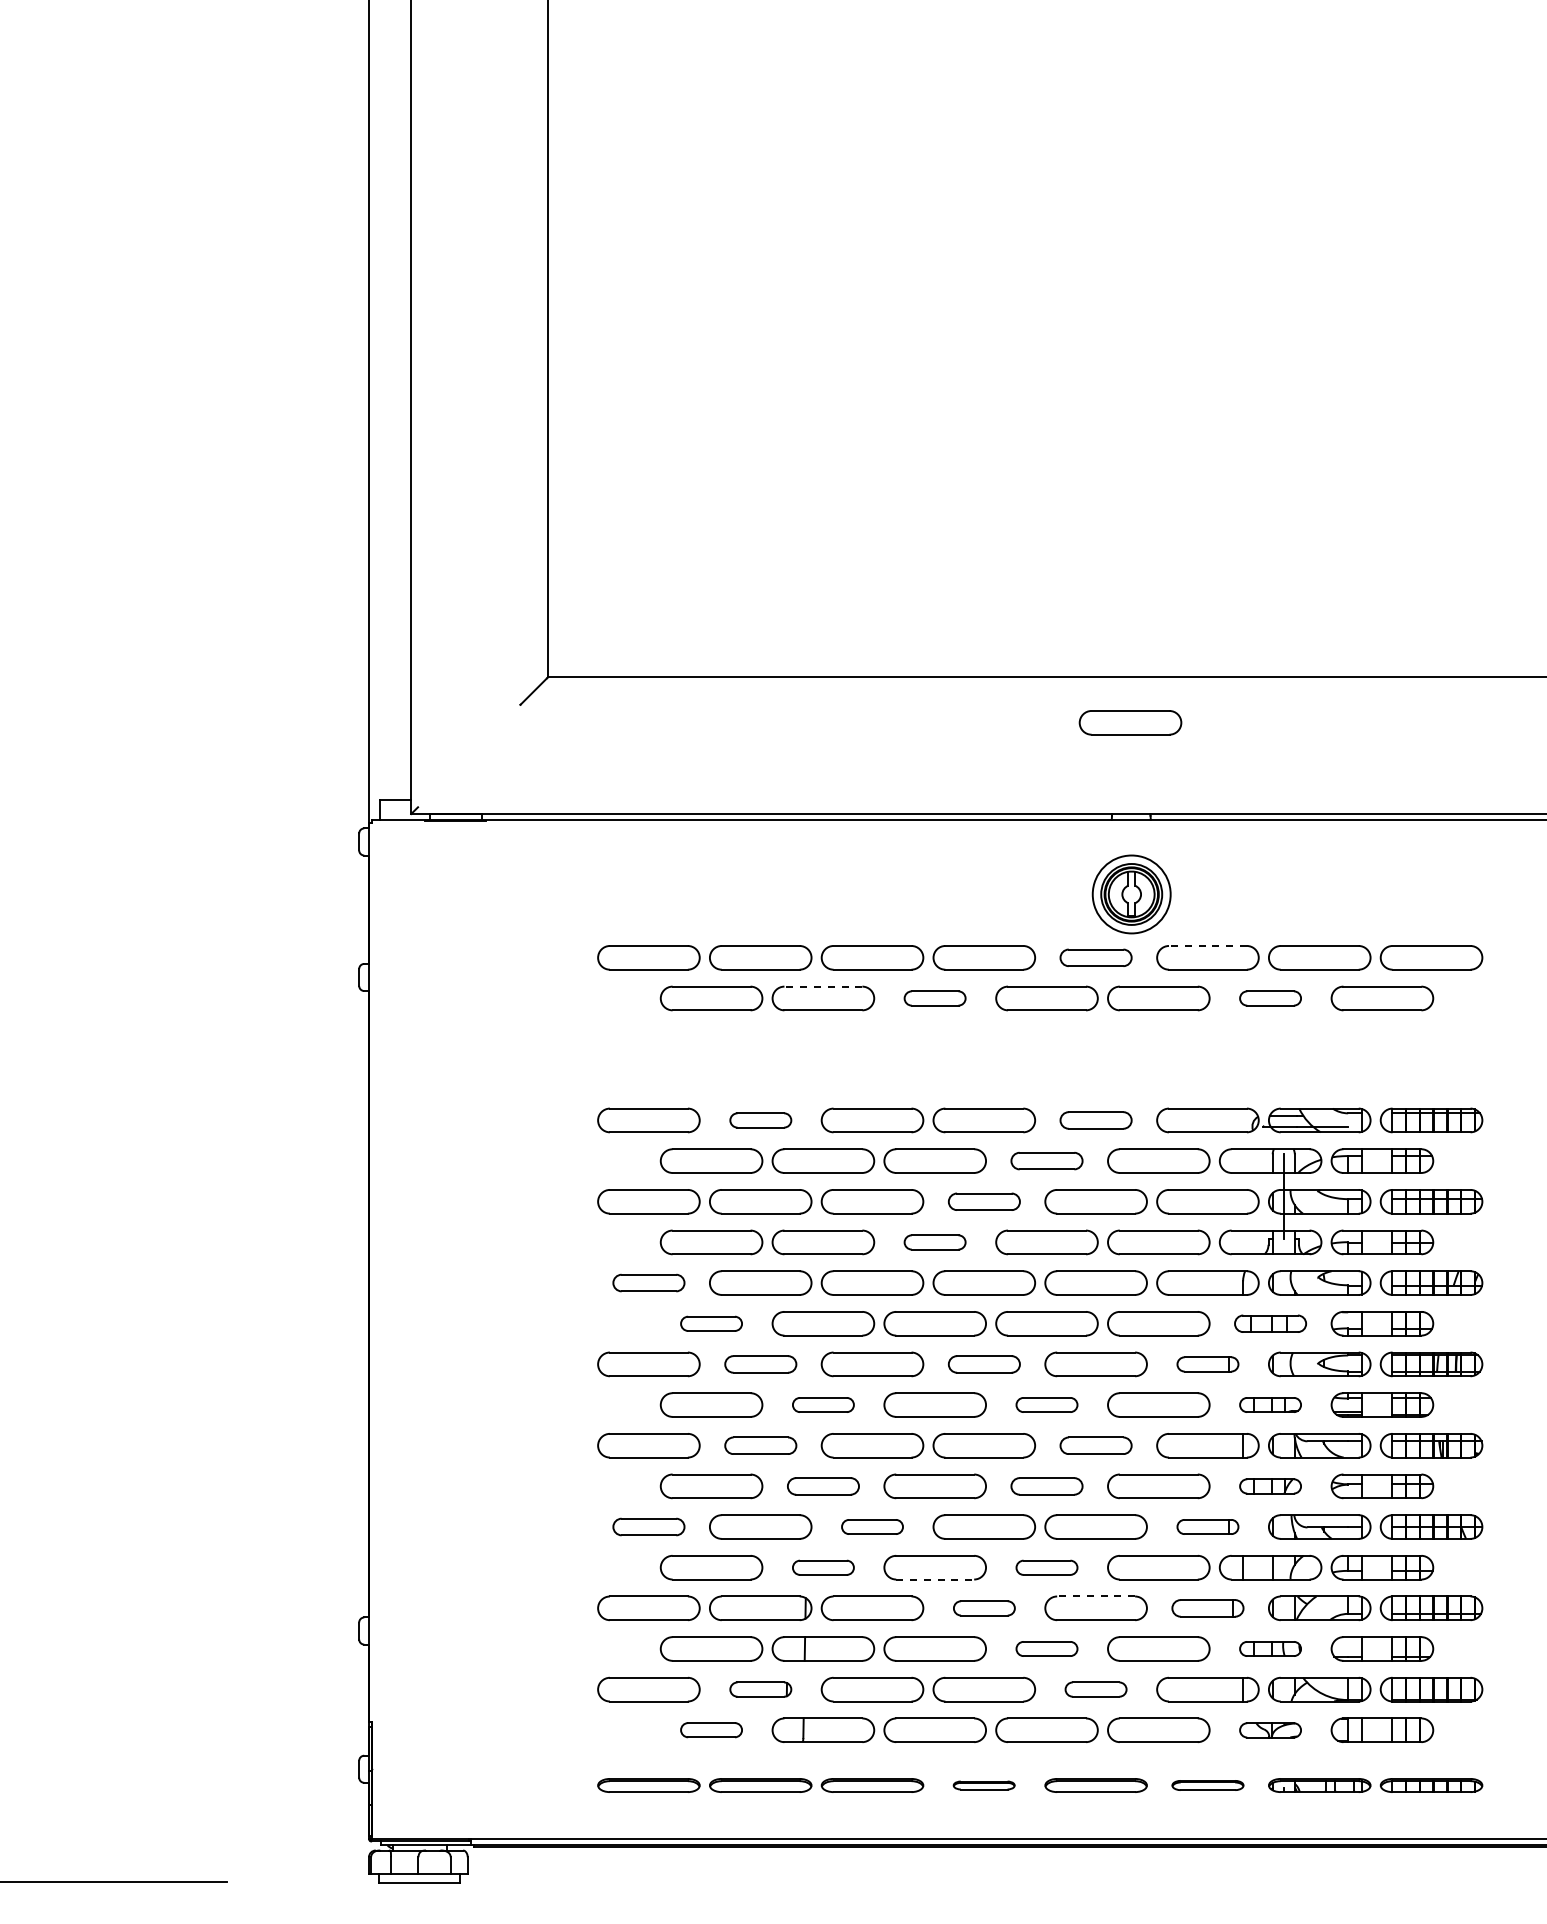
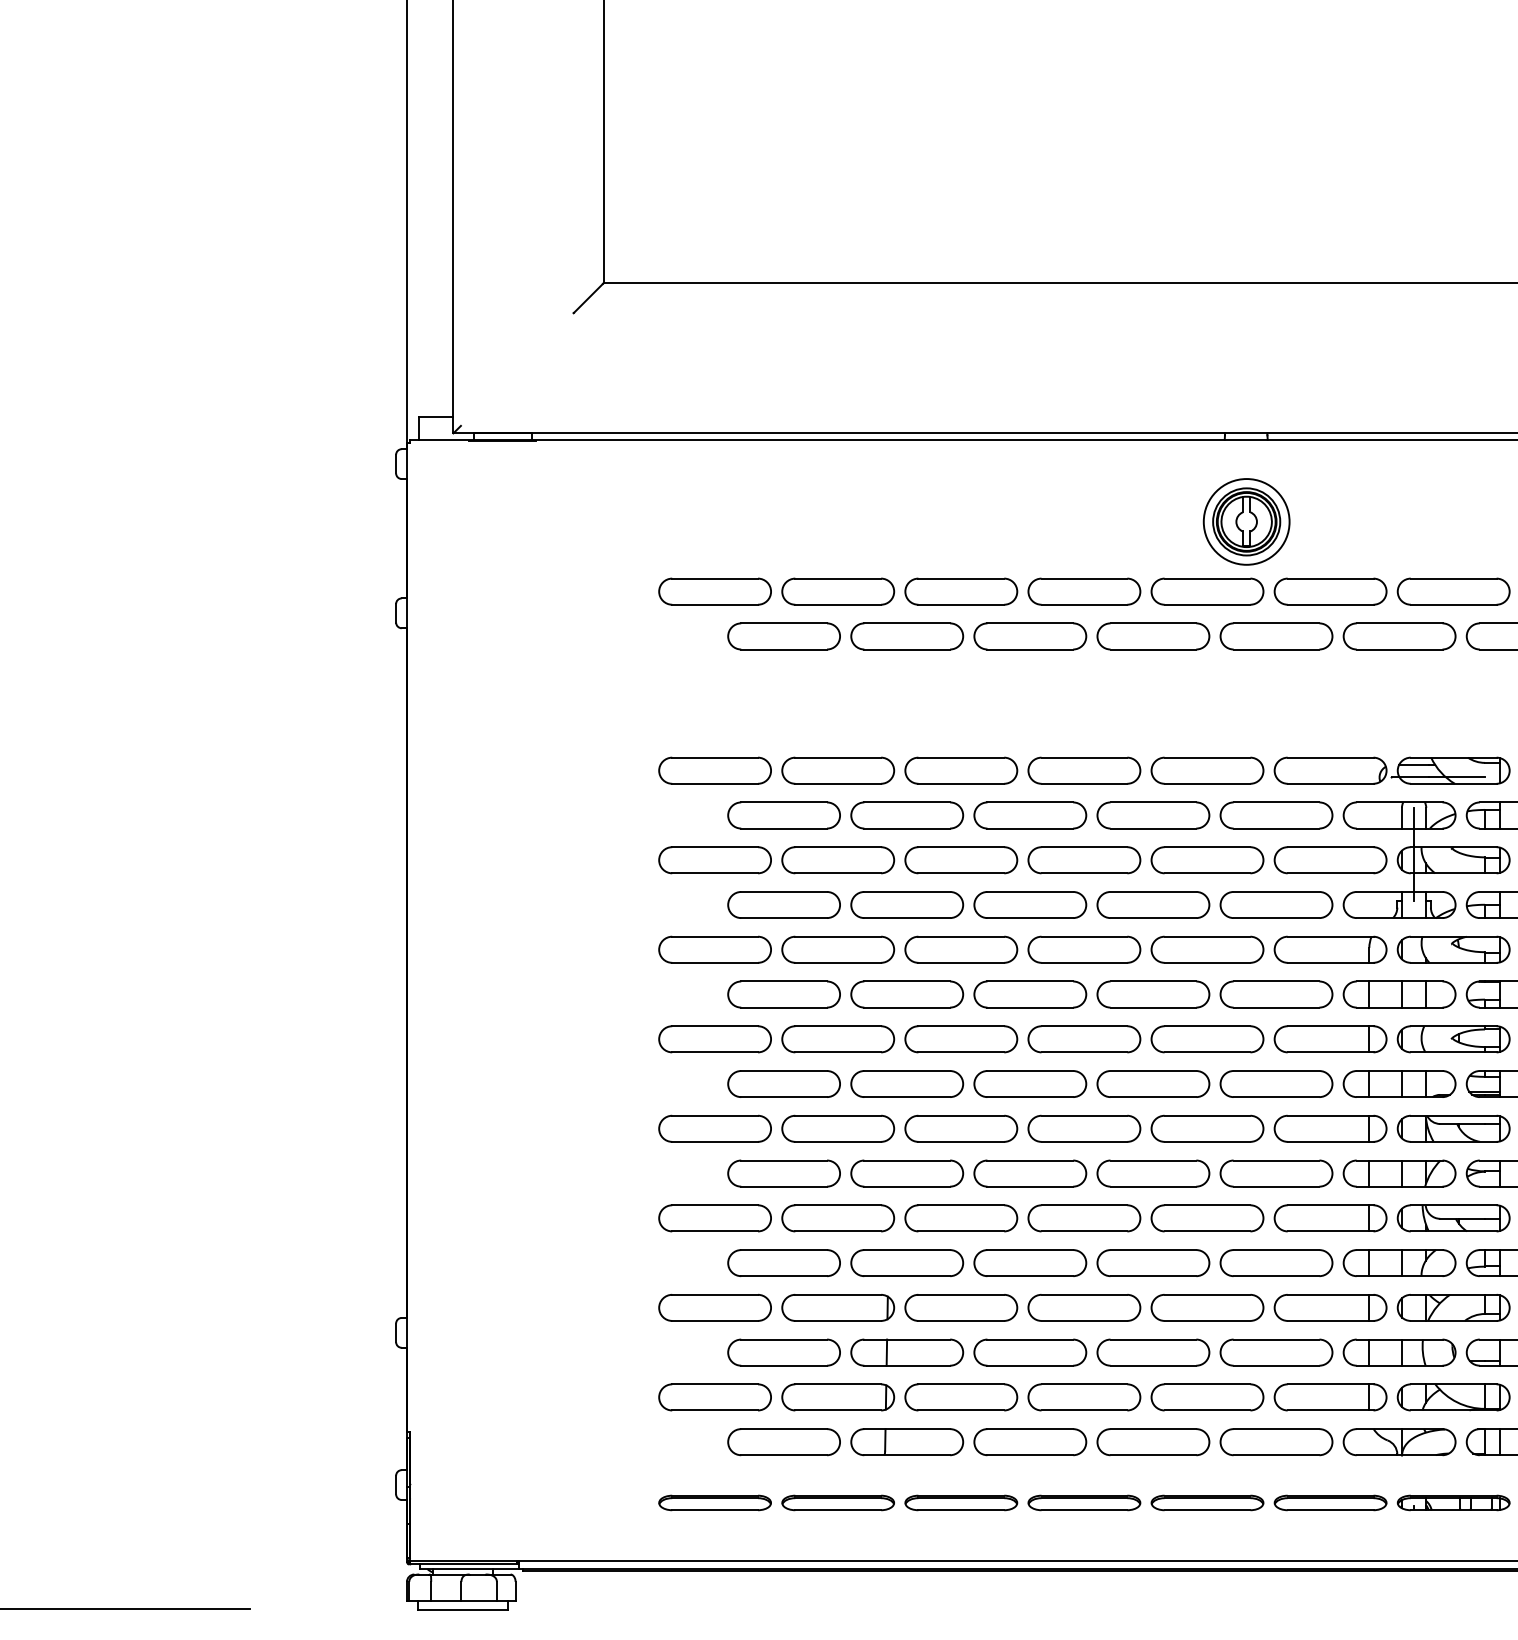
part: (1130, 722) -> (1245, 332), removed
line: (1207, 945) -> (1330, 578), dashed -> solid
part: (1095, 957) -> (1206, 591), size x1.43
line: (823, 986) -> (907, 623), dashed -> solid
part: (934, 998) -> (1029, 636), size x1.67
part: (1270, 998) -> (1399, 636), size x1.67
part: (760, 1120) -> (837, 770), size x1.67
part: (1095, 1120) -> (1206, 770), size x1.43
part: (1046, 1160) -> (1152, 814), size x1.43
part: (984, 1201) -> (1084, 859), size x1.43
part: (934, 1242) -> (1029, 905), size x1.67
part: (648, 1282) -> (714, 949), size x1.43
part: (711, 1323) -> (784, 994), size x1.67
part: (1270, 1323) -> (1399, 994), size x1.43
part: (760, 1364) -> (837, 1039), size x1.43
part: (984, 1364) -> (1084, 1039), size x1.43
part: (1207, 1364) -> (1330, 1039), size x1.67
part: (823, 1404) -> (907, 1083), size x1.67
part: (1046, 1404) -> (1152, 1083), size x1.67
part: (1270, 1404) -> (1399, 1083), size x1.67
part: (760, 1445) -> (837, 1128), size x1.43
part: (1095, 1445) -> (1206, 1128), size x1.43
part: (823, 1486) -> (907, 1173), size x1.43
part: (1046, 1486) -> (1152, 1173), size x1.43
part: (1270, 1486) -> (1399, 1173), size x1.67
part: (648, 1526) -> (714, 1217), size x1.43
part: (872, 1526) -> (961, 1217), size x1.67
part: (1207, 1526) -> (1330, 1217), size x1.67
part: (823, 1567) -> (907, 1262), size x1.67
part: (1046, 1567) -> (1152, 1262), size x1.67
line: (935, 1579) -> (1030, 1276), dashed -> solid
line: (1096, 1596) -> (1207, 1294), dashed -> solid
part: (984, 1608) -> (1084, 1308), size x1.67
part: (1207, 1608) -> (1330, 1308), size x1.43
part: (1046, 1648) -> (1152, 1352), size x1.67
part: (1270, 1648) -> (1399, 1352), size x1.67
part: (760, 1689) -> (837, 1397), size x1.67
part: (1095, 1689) -> (1206, 1397), size x1.67
part: (711, 1729) -> (784, 1441), size x1.67
part: (1270, 1730) -> (1399, 1442), size x1.67
part: (983, 1785) -> (1083, 1502), size x1.67
part: (1207, 1785) -> (1330, 1502), size x1.43

